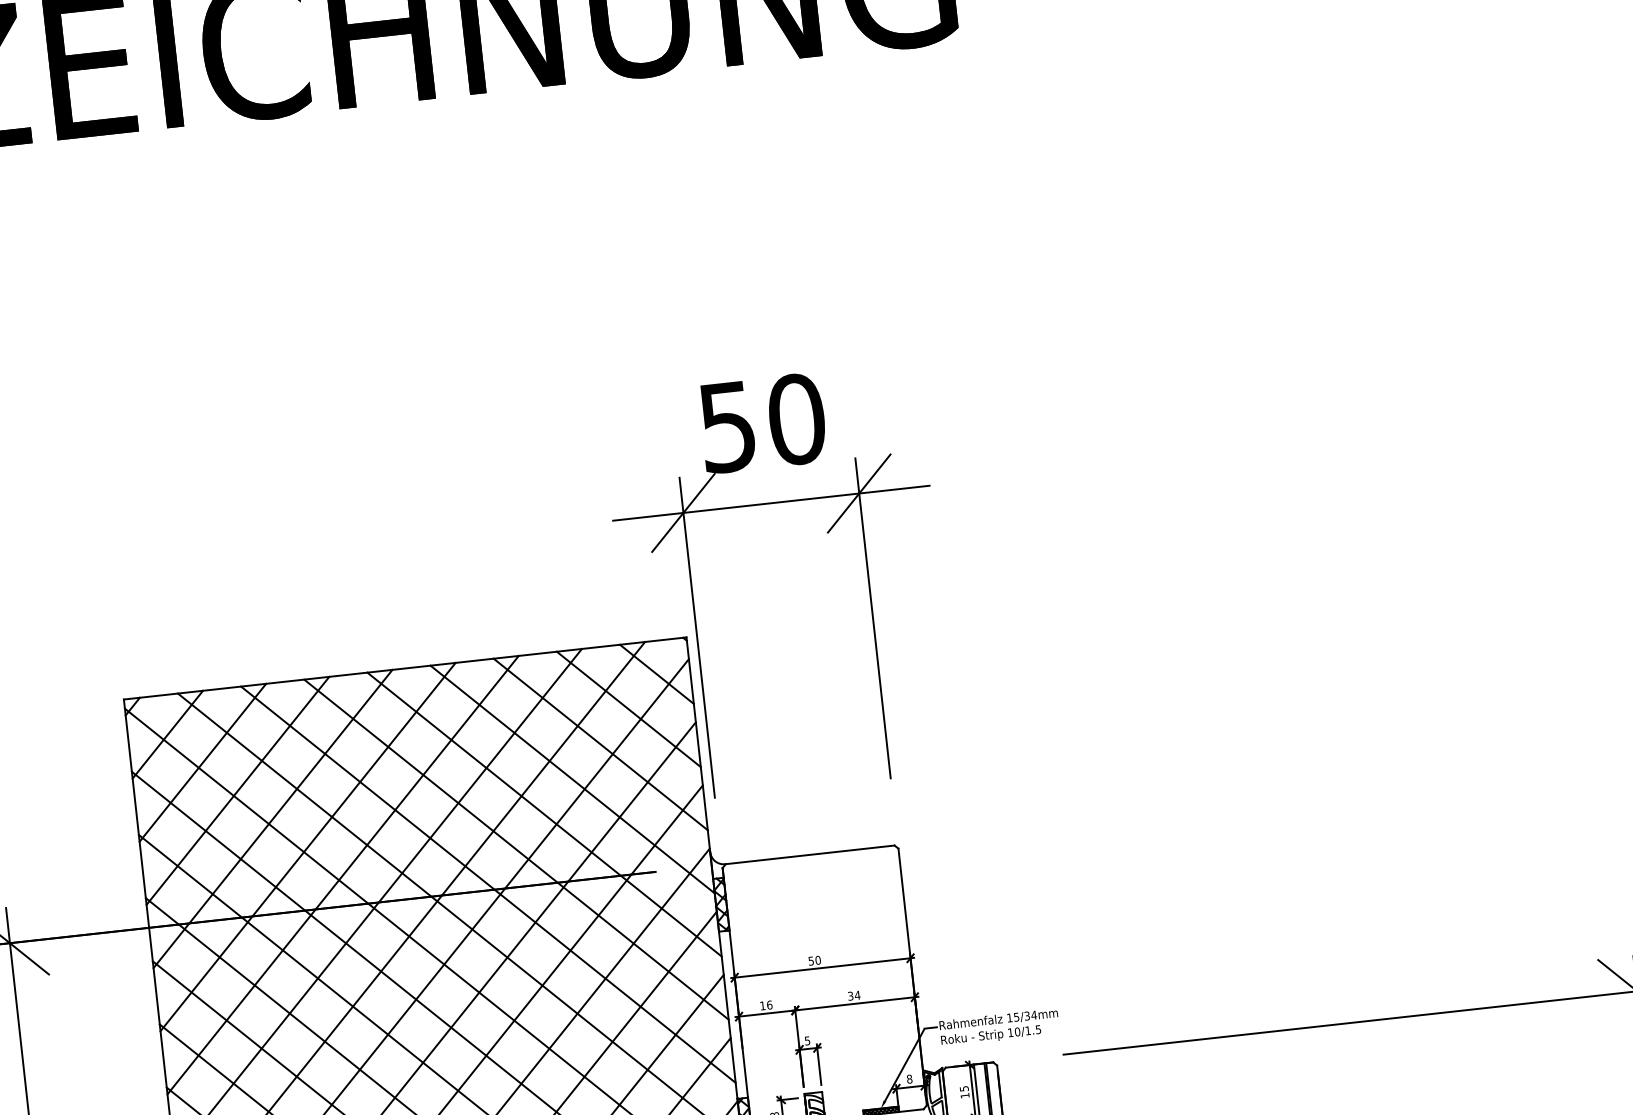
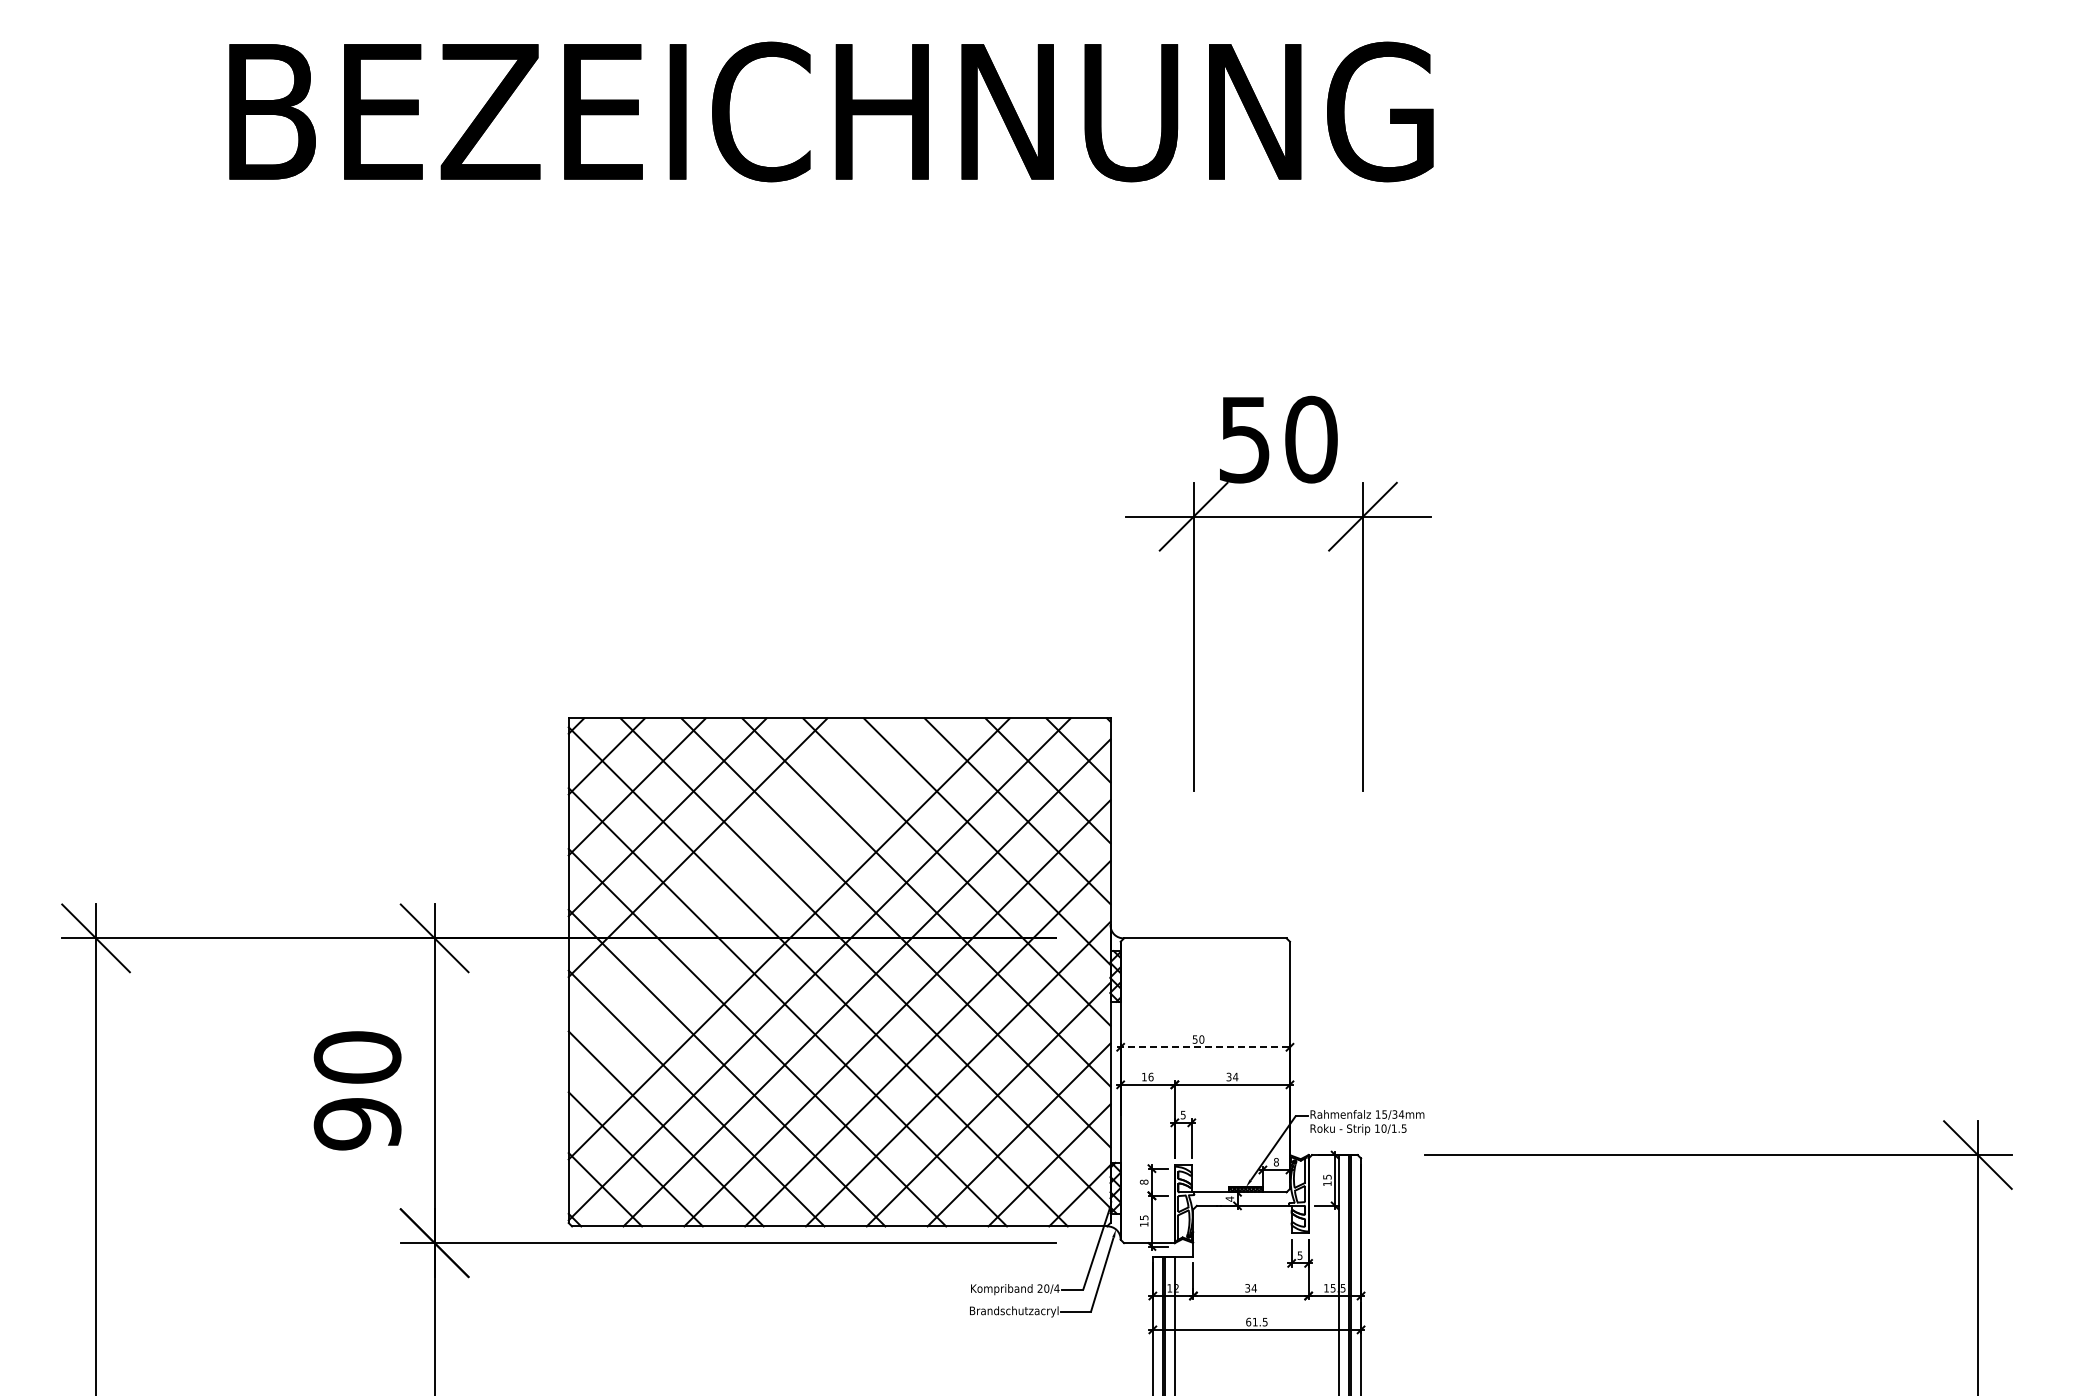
part: (827, 533) -> (1328, 551), moved
line: (308, 846) -> (728, 877), removed
line: (342, 875) -> (758, 908), removed
line: (822, 968) -> (1205, 1047), solid -> dashed

